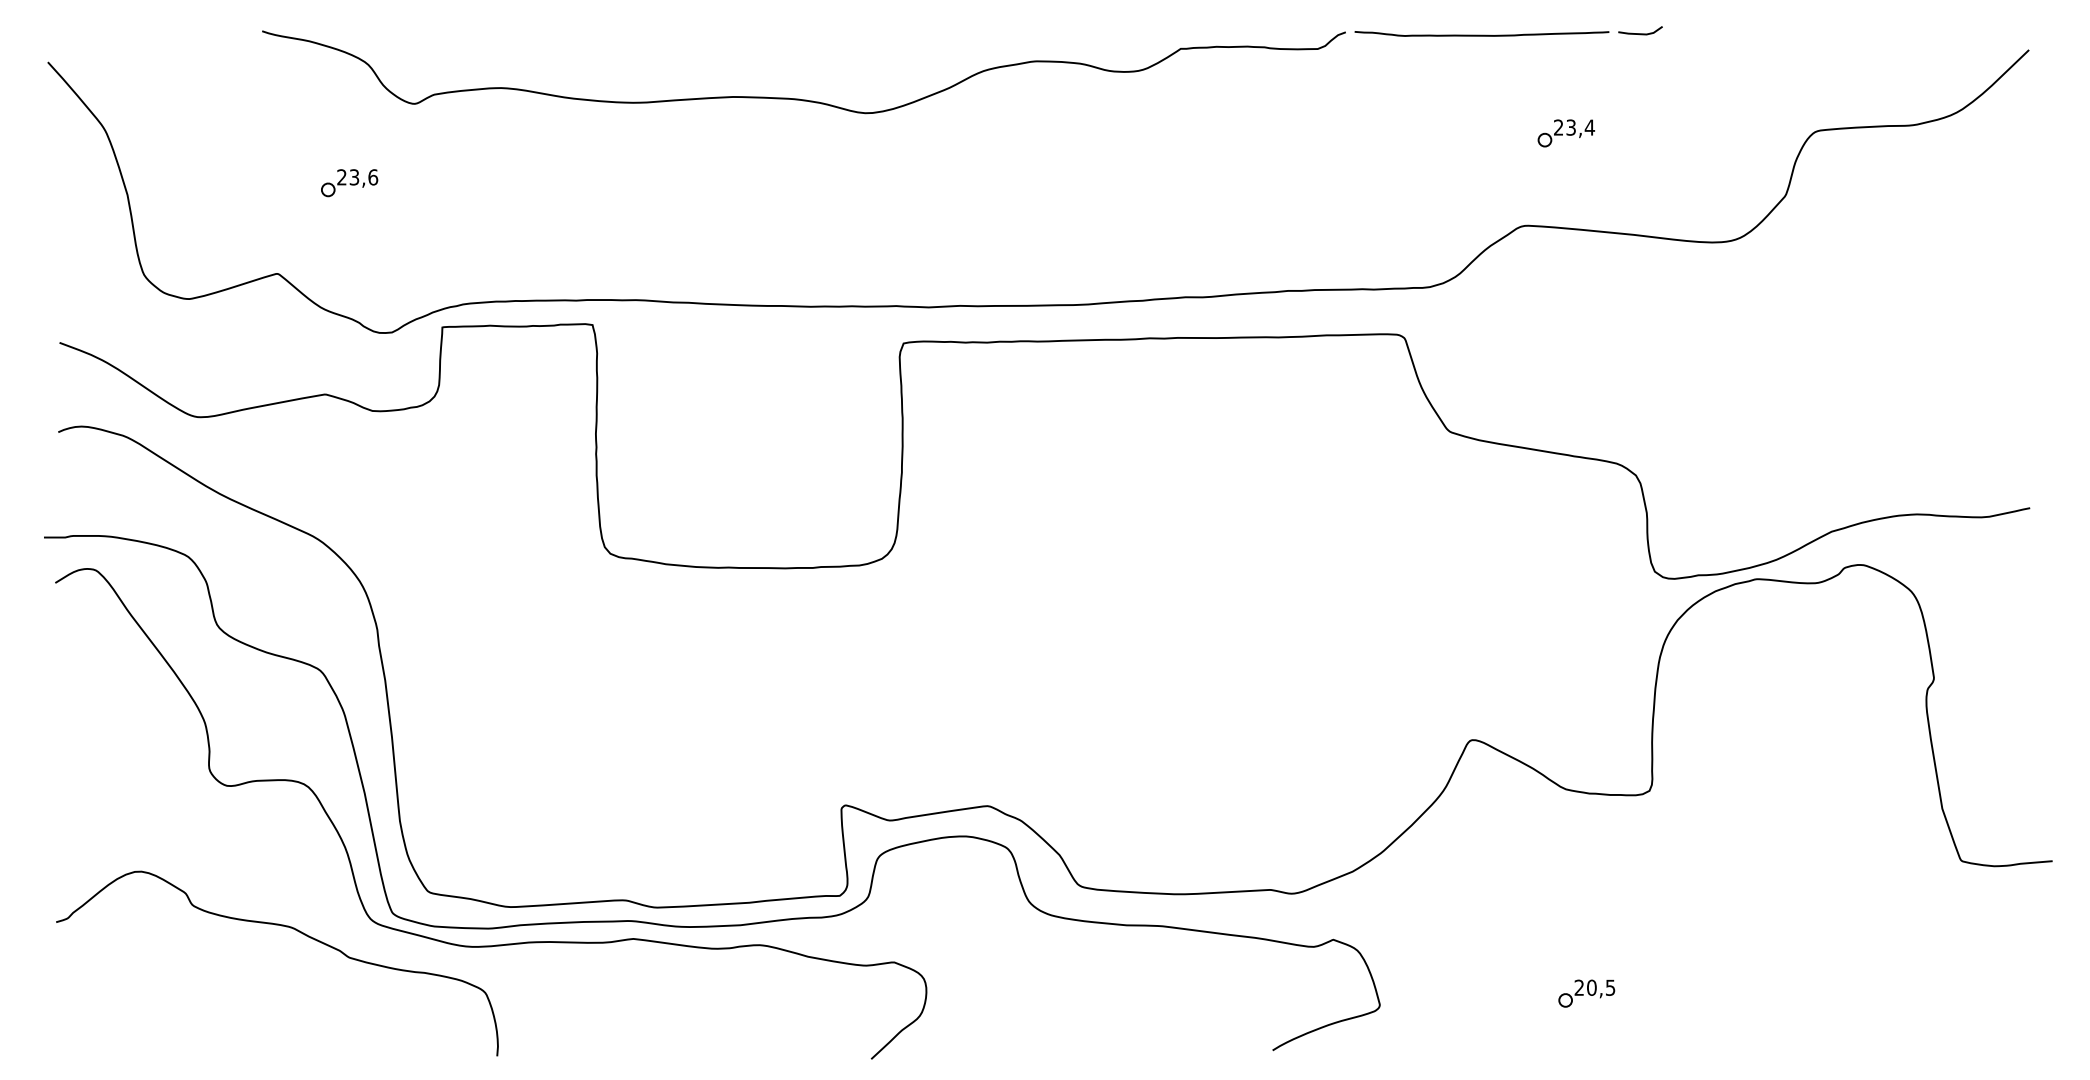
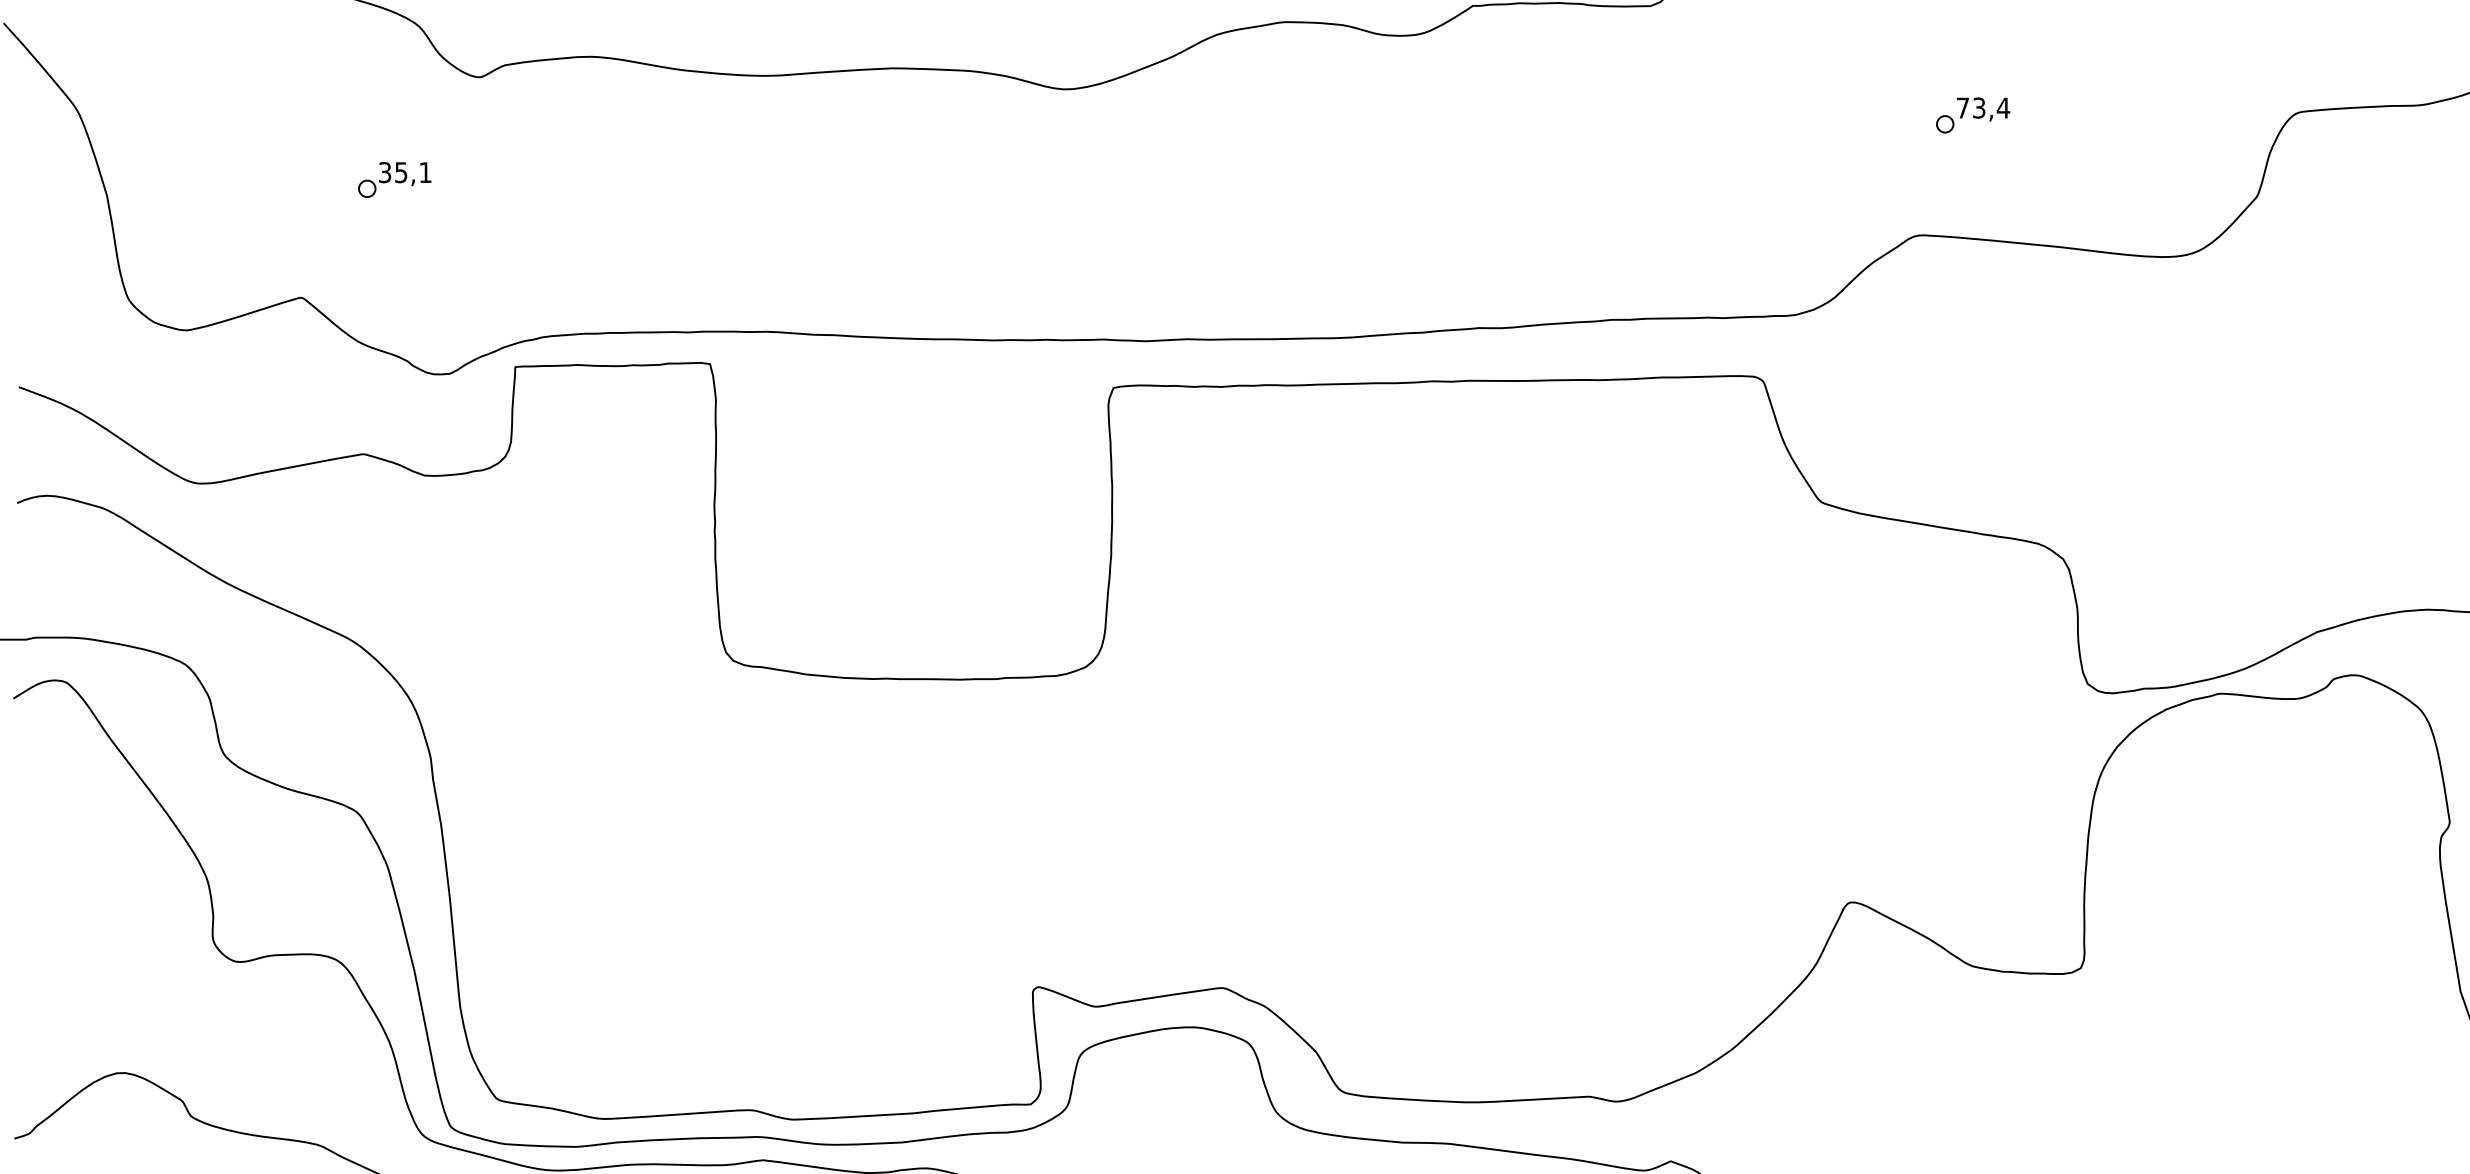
text: (1558, 127) -> (1962, 107), 23,4 -> 73,4
text: (357, 177) -> (405, 172), 23,6 -> 35,1

